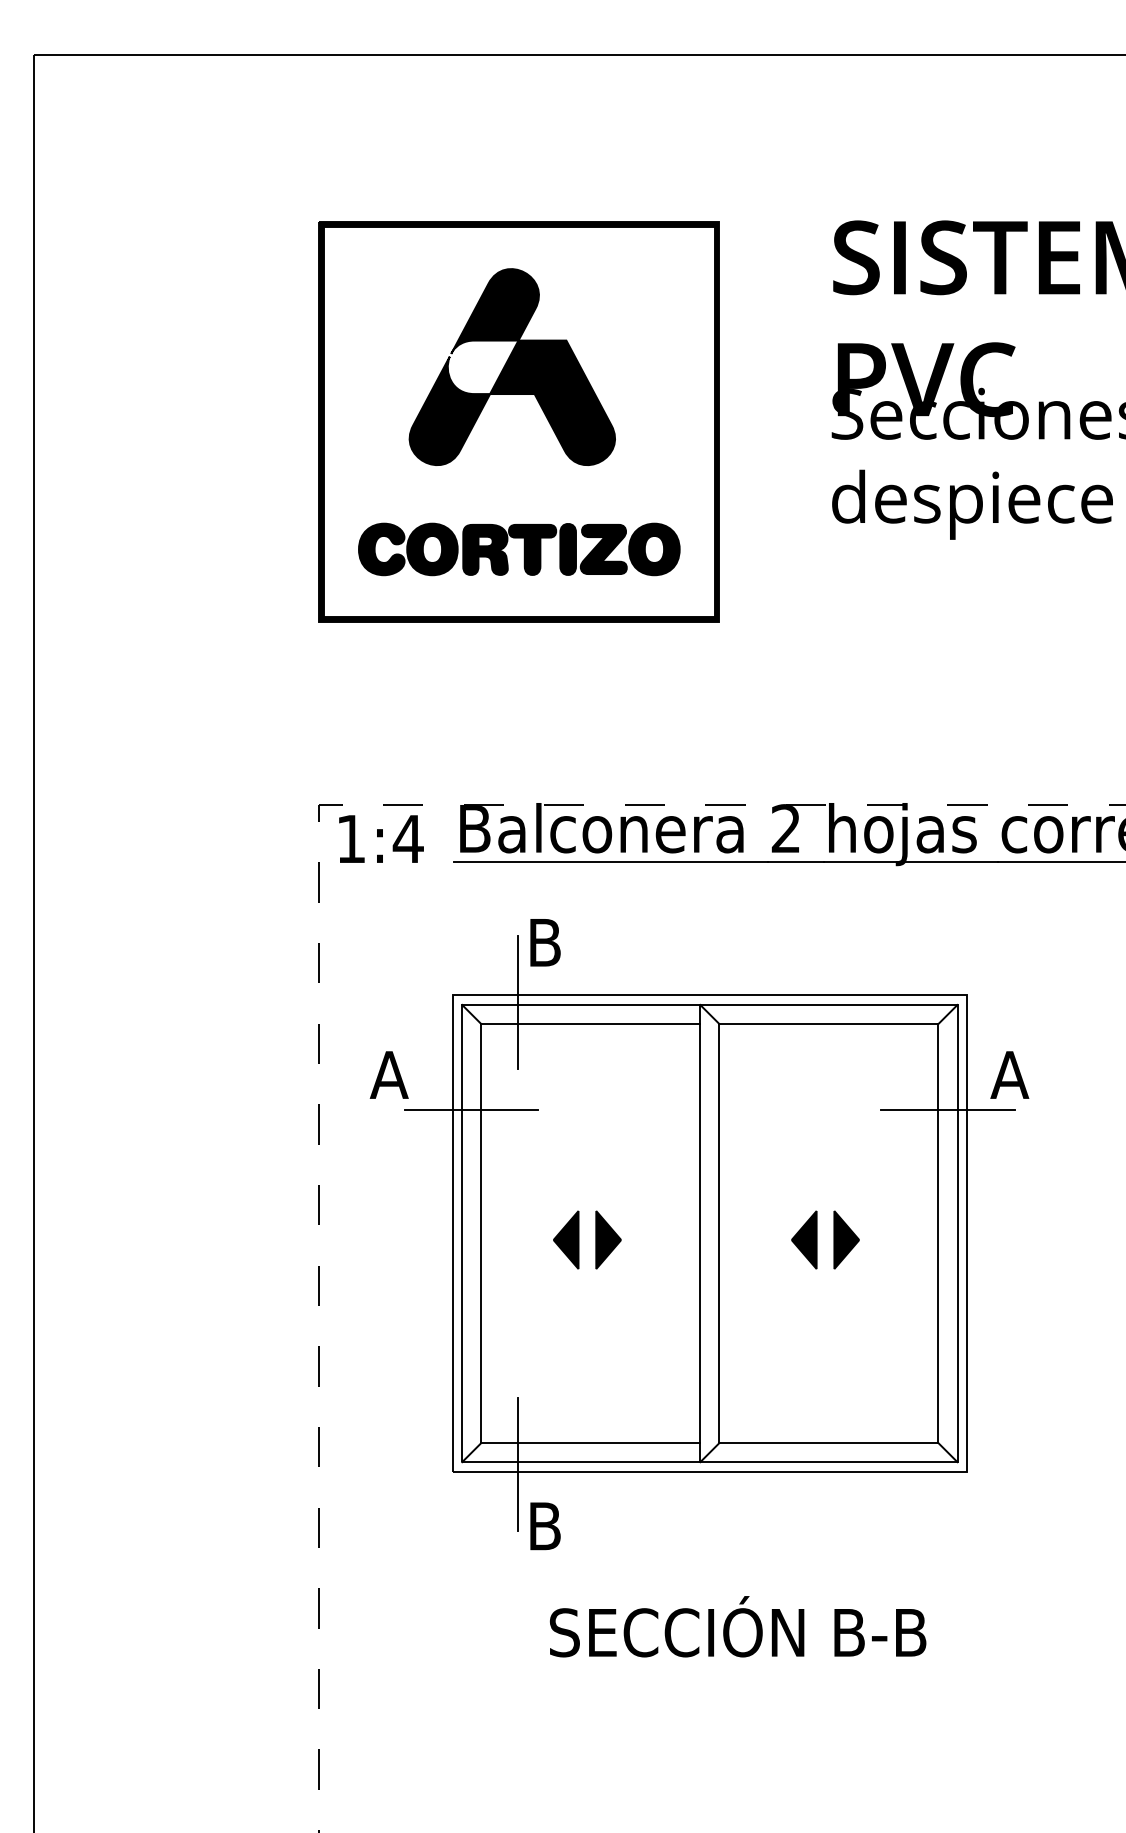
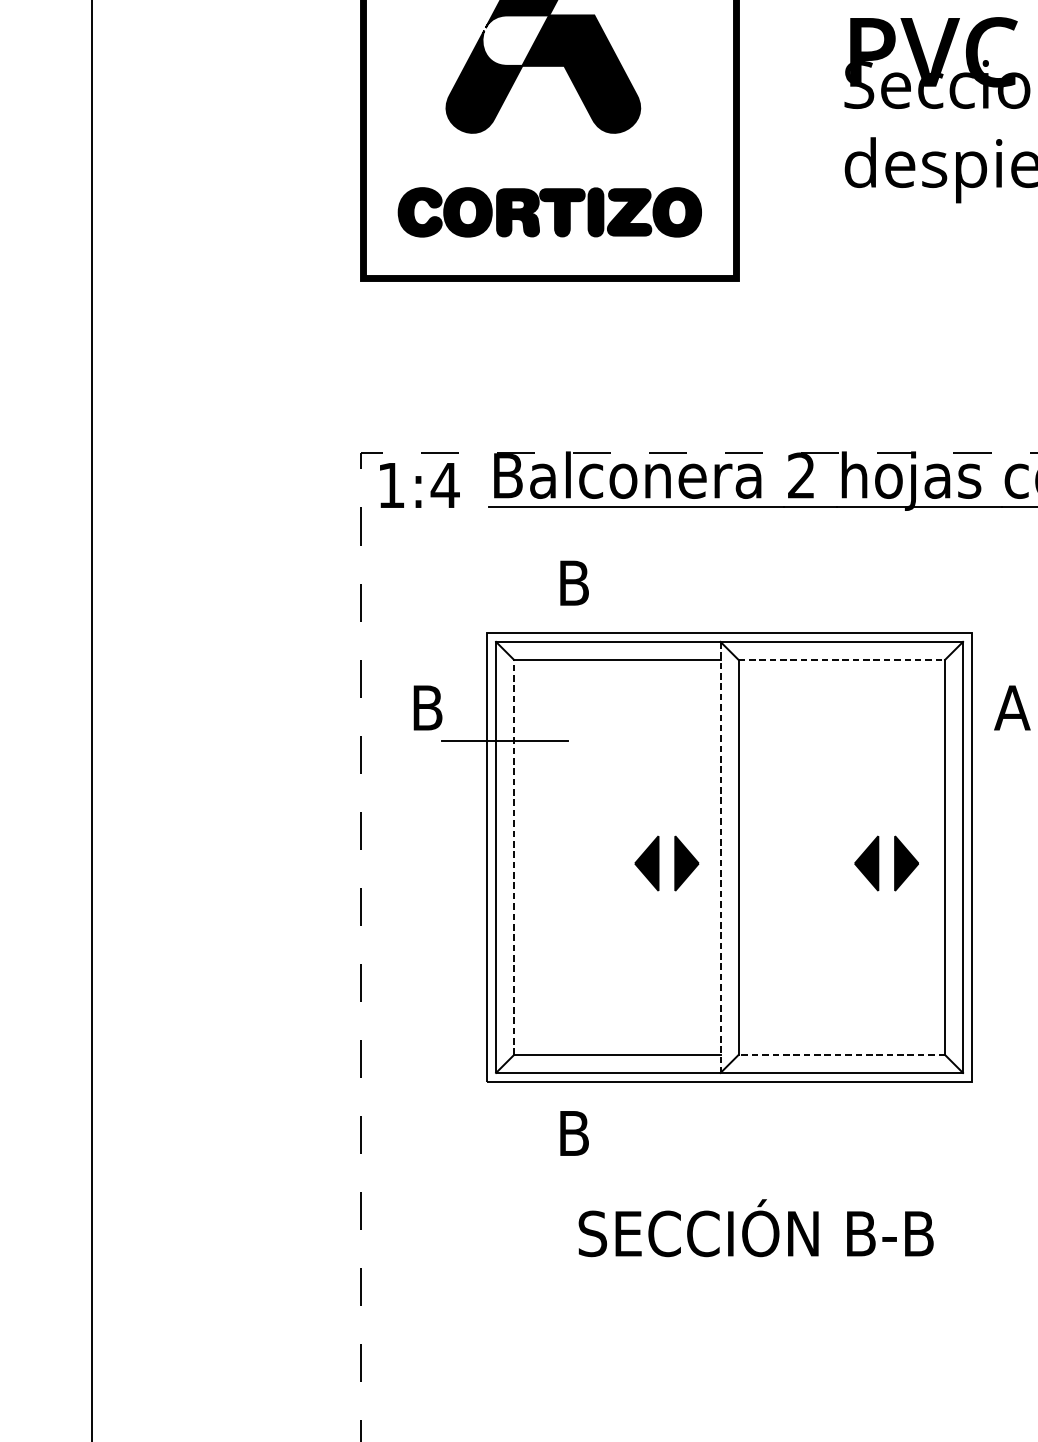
line: (517, 1002) -> (548, 639), removed
line: (828, 1024) -> (841, 660), solid -> dashed
text: (388, 1074) -> (426, 707), A -> B
line: (947, 1110) -> (953, 741), removed
line: (481, 1233) -> (514, 857), solid -> dashed
line: (700, 1233) -> (720, 857), solid -> dashed
part: (579, 1239) -> (659, 863), moved
part: (817, 1239) -> (879, 863), moved
line: (828, 1443) -> (841, 1055), solid -> dashed
line: (517, 1464) -> (548, 1075), removed

